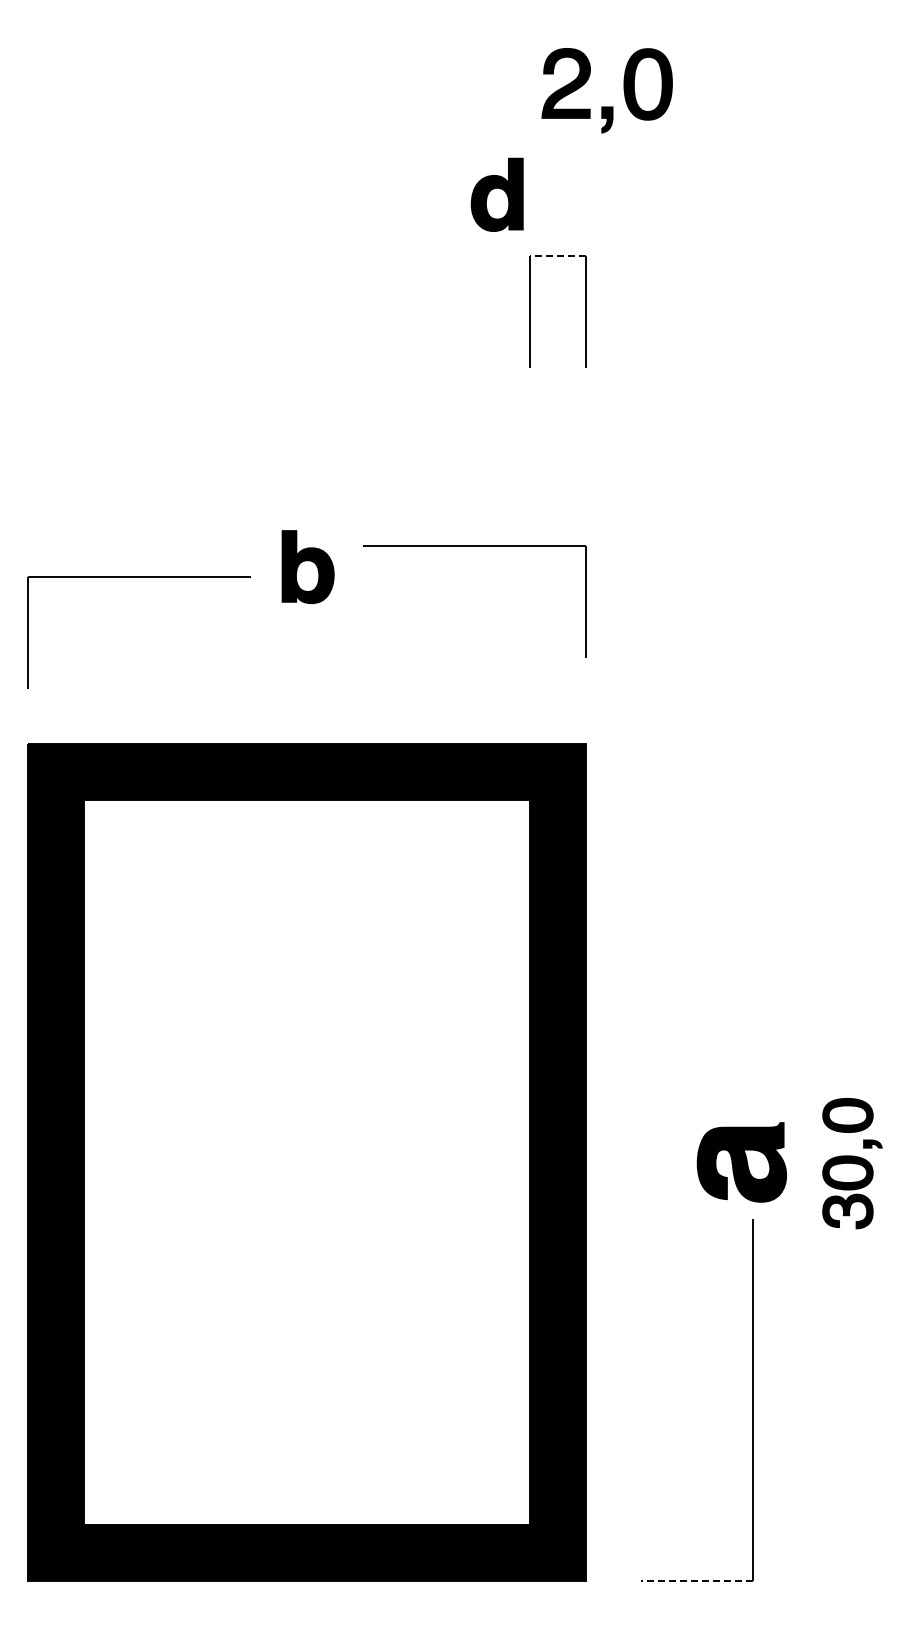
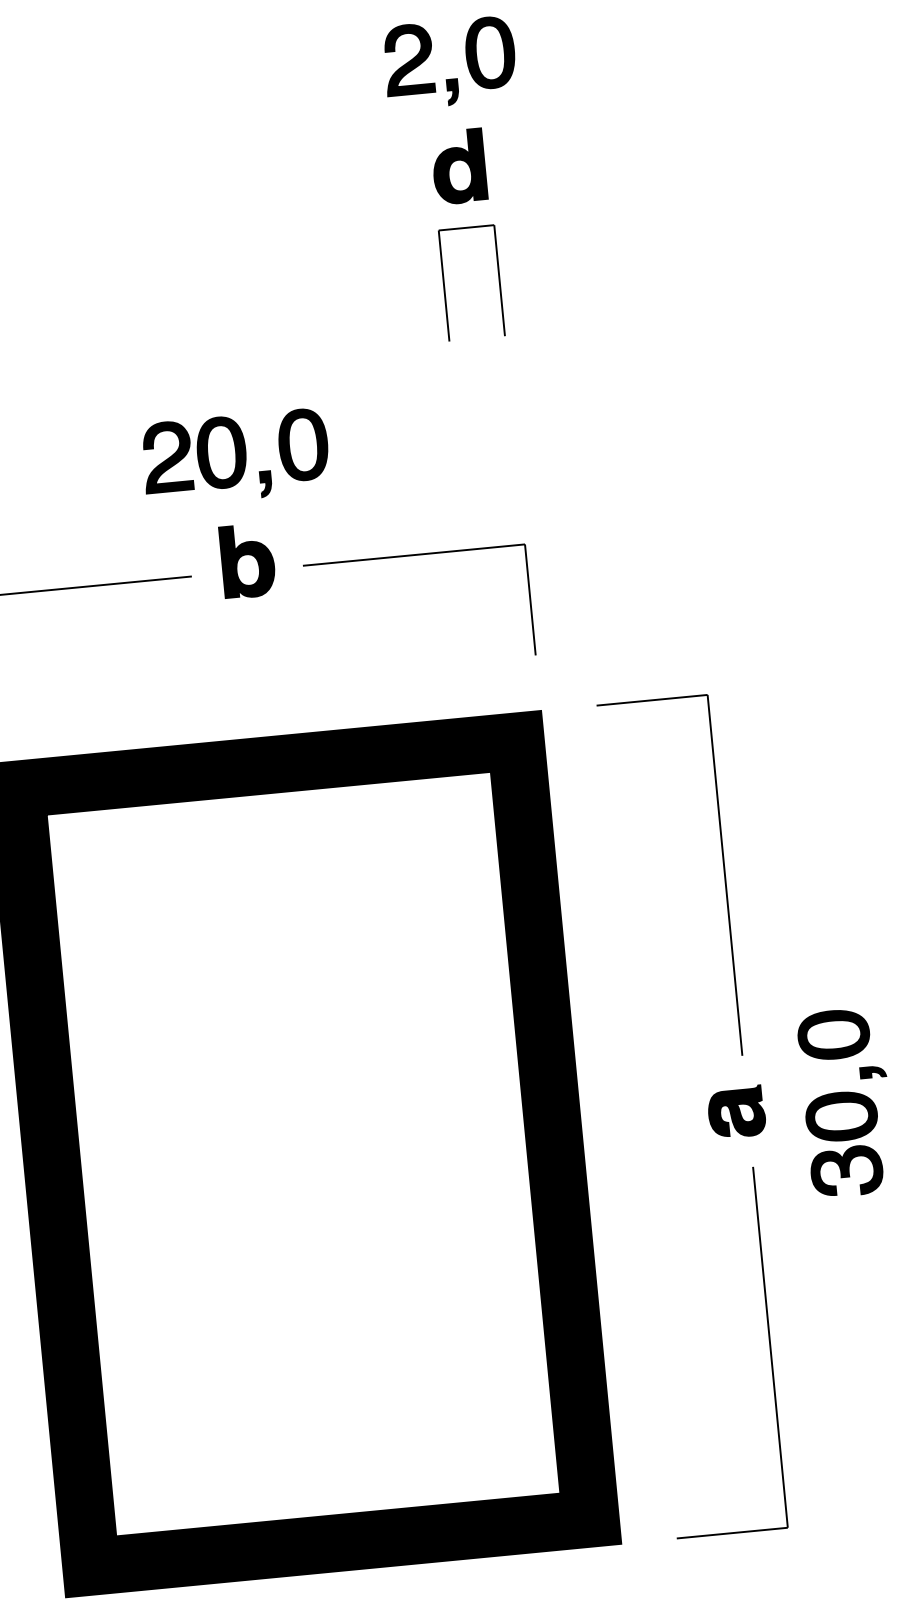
part: (606, 106) -> (450, 78), moved
part: (496, 194) -> (458, 166), moved
line: (557, 256) -> (466, 228), dashed -> solid
part: (306, 462) -> (236, 457), added
part: (474, 546) -> (414, 555), moved
part: (752, 924) -> (724, 874), added
part: (741, 1162) -> (736, 1112), size x0.62
part: (852, 1163) -> (846, 1102), size x1.43
line: (697, 1581) -> (732, 1533), dashed -> solid

